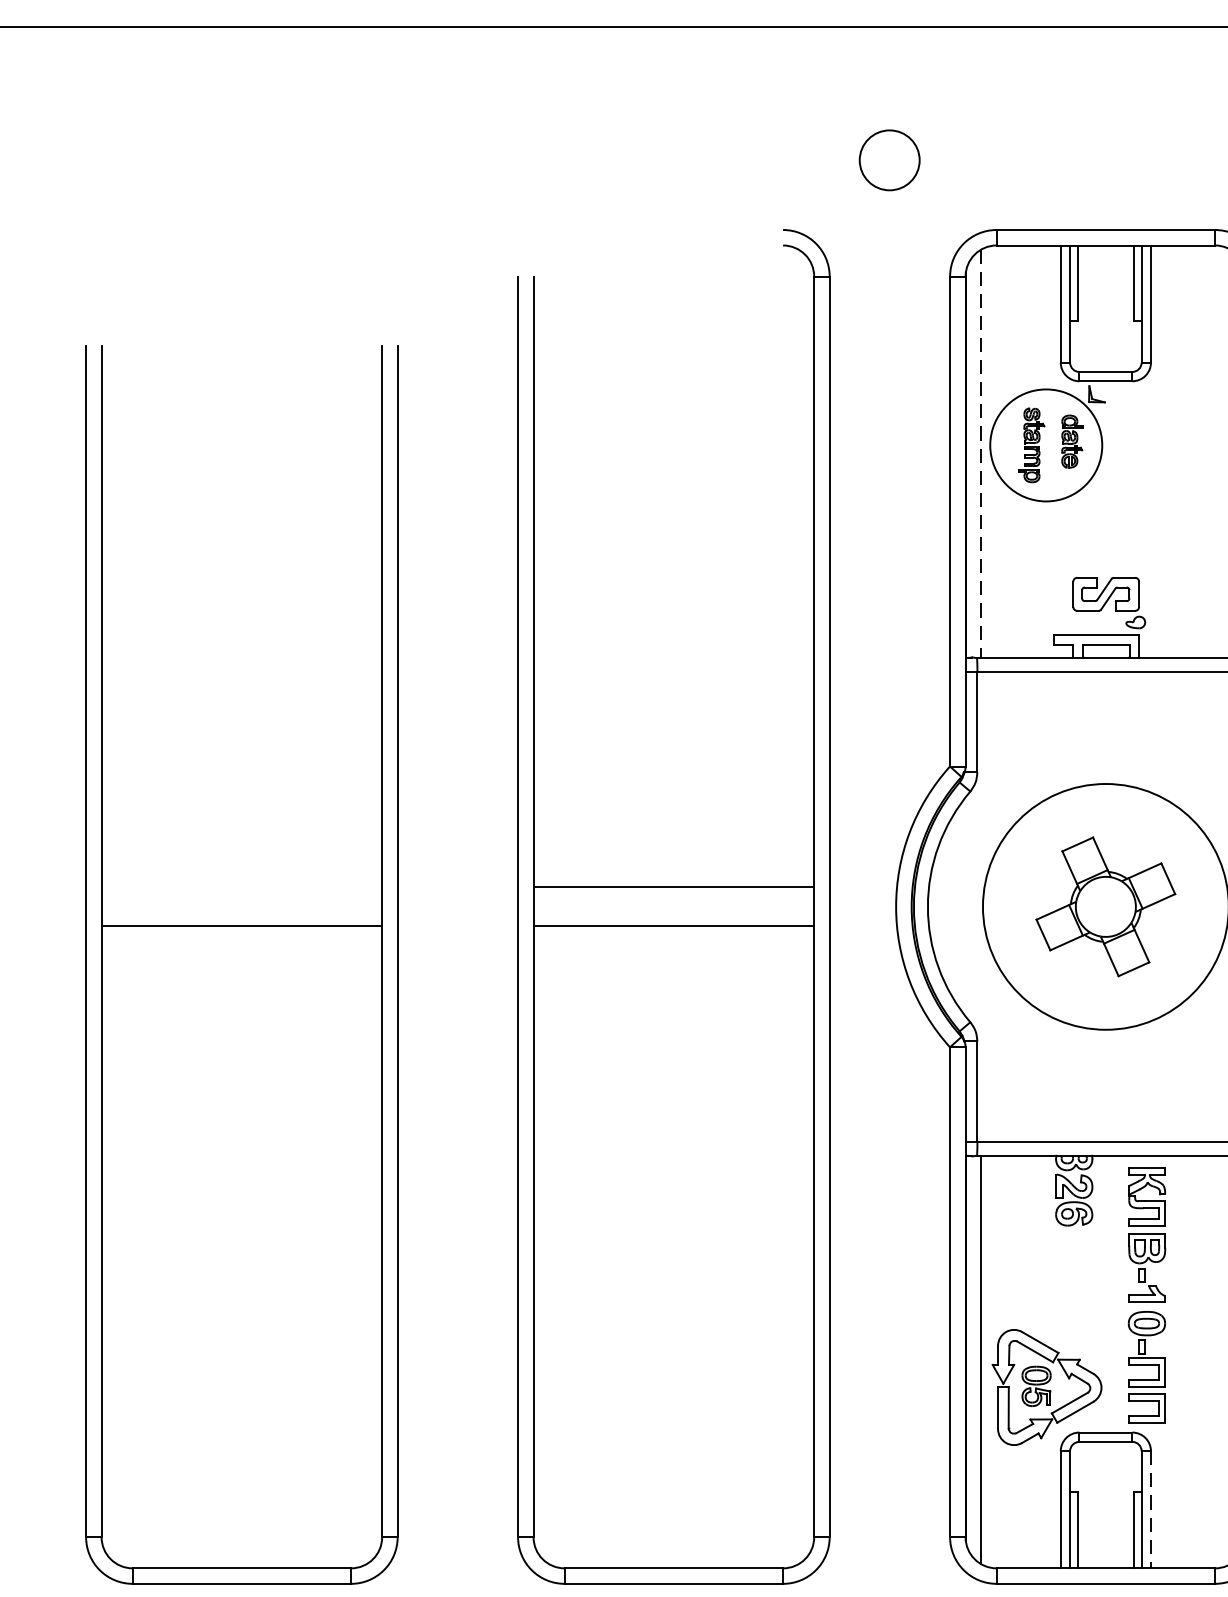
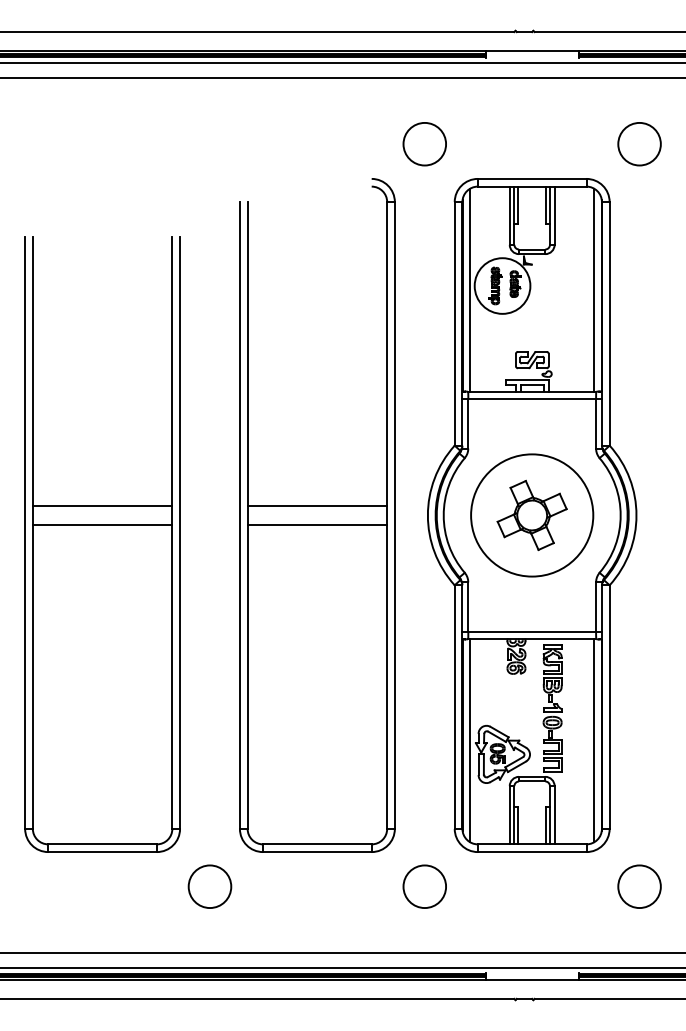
circle: (889, 160) -> (424, 144), size x1.43
line: (981, 454) -> (470, 290), dashed -> solid
line: (241, 886) -> (102, 505), added
line: (1150, 1510) -> (554, 815), dashed -> solid

